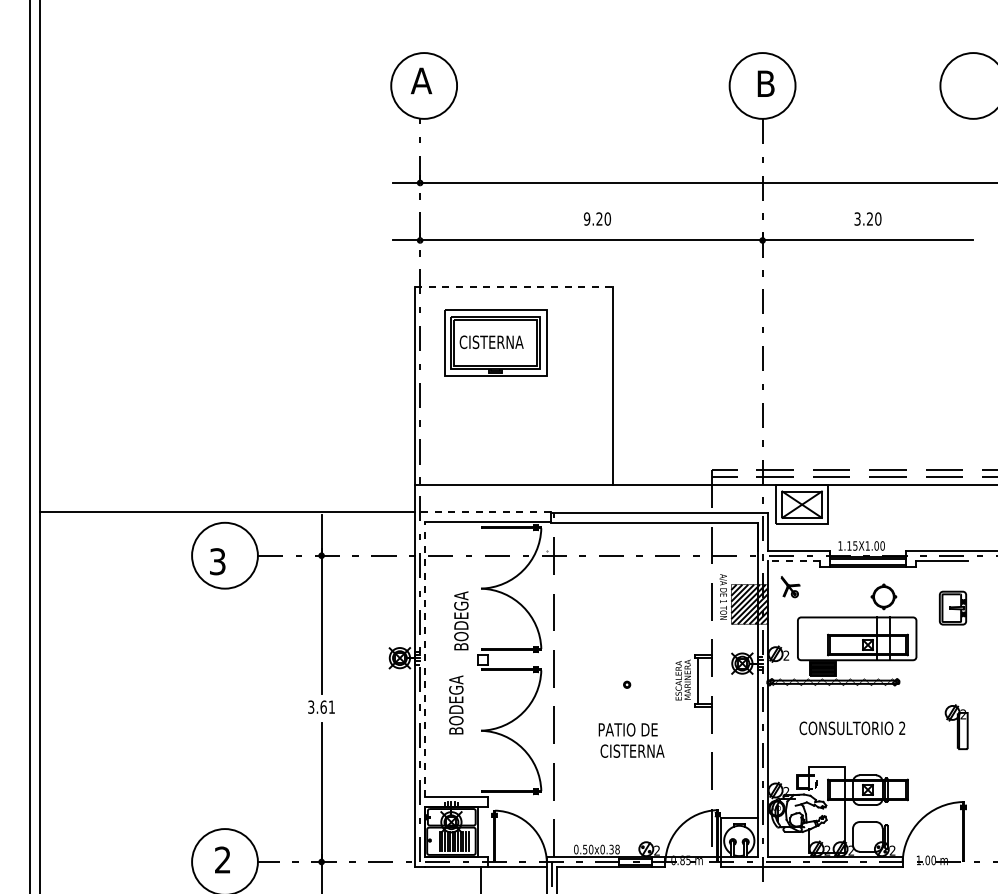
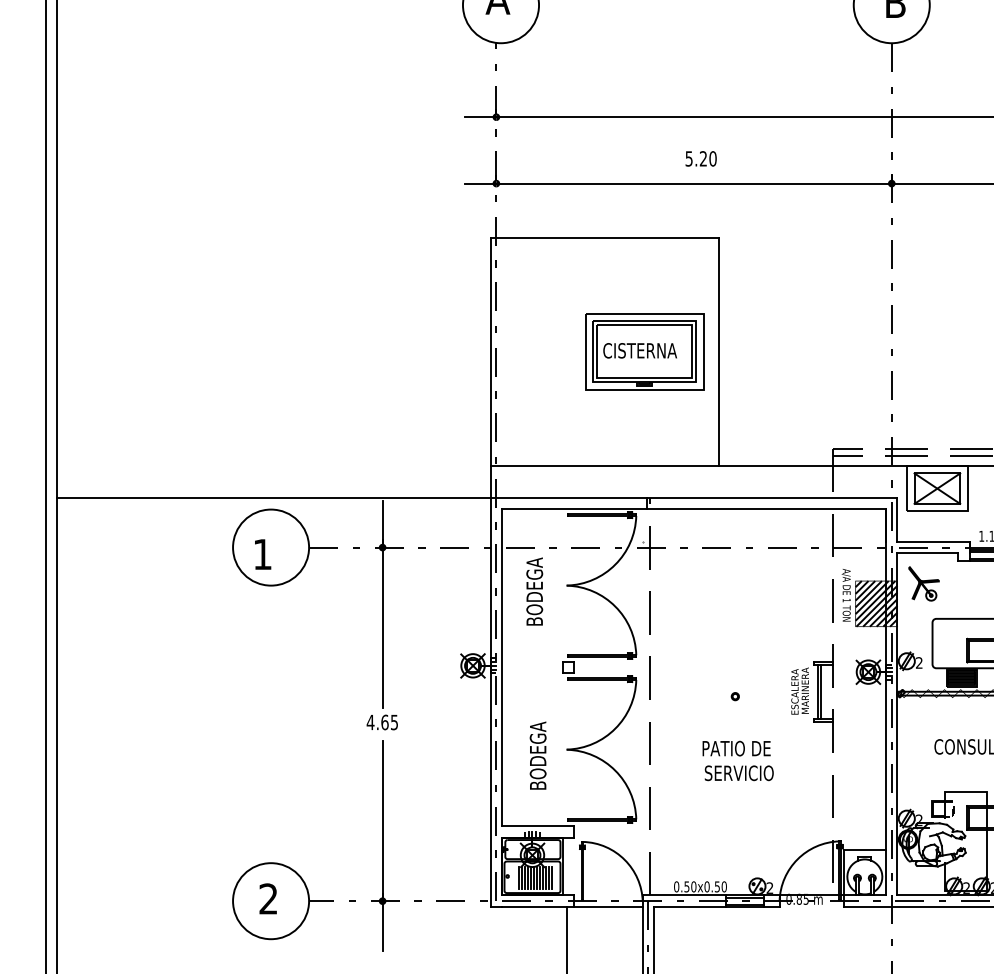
text: (586, 218) -> (688, 158), 9.20 -> 5.20
line: (513, 287) -> (604, 237), dashed -> solid
part: (495, 342) -> (644, 351), moved
line: (482, 512) -> (568, 497), dashed -> solid
line: (793, 560) -> (927, 553), dashed -> solid
text: (217, 561) -> (262, 554), 3 -> 1
part: (790, 586) -> (923, 583), size x1.43
text: (461, 620) -> (534, 591), moved
line: (425, 659) -> (502, 667), dashed -> solid
line: (701, 680) -> (821, 691), added
text: (456, 704) -> (538, 755), moved
text: (320, 706) -> (381, 721), 3.61 -> 4.65
text: (632, 750) -> (741, 772), CISTERNA -> SERVICIO
text: (614, 849) -> (720, 886), 0.50x0.38 -> 0.50x0.50

